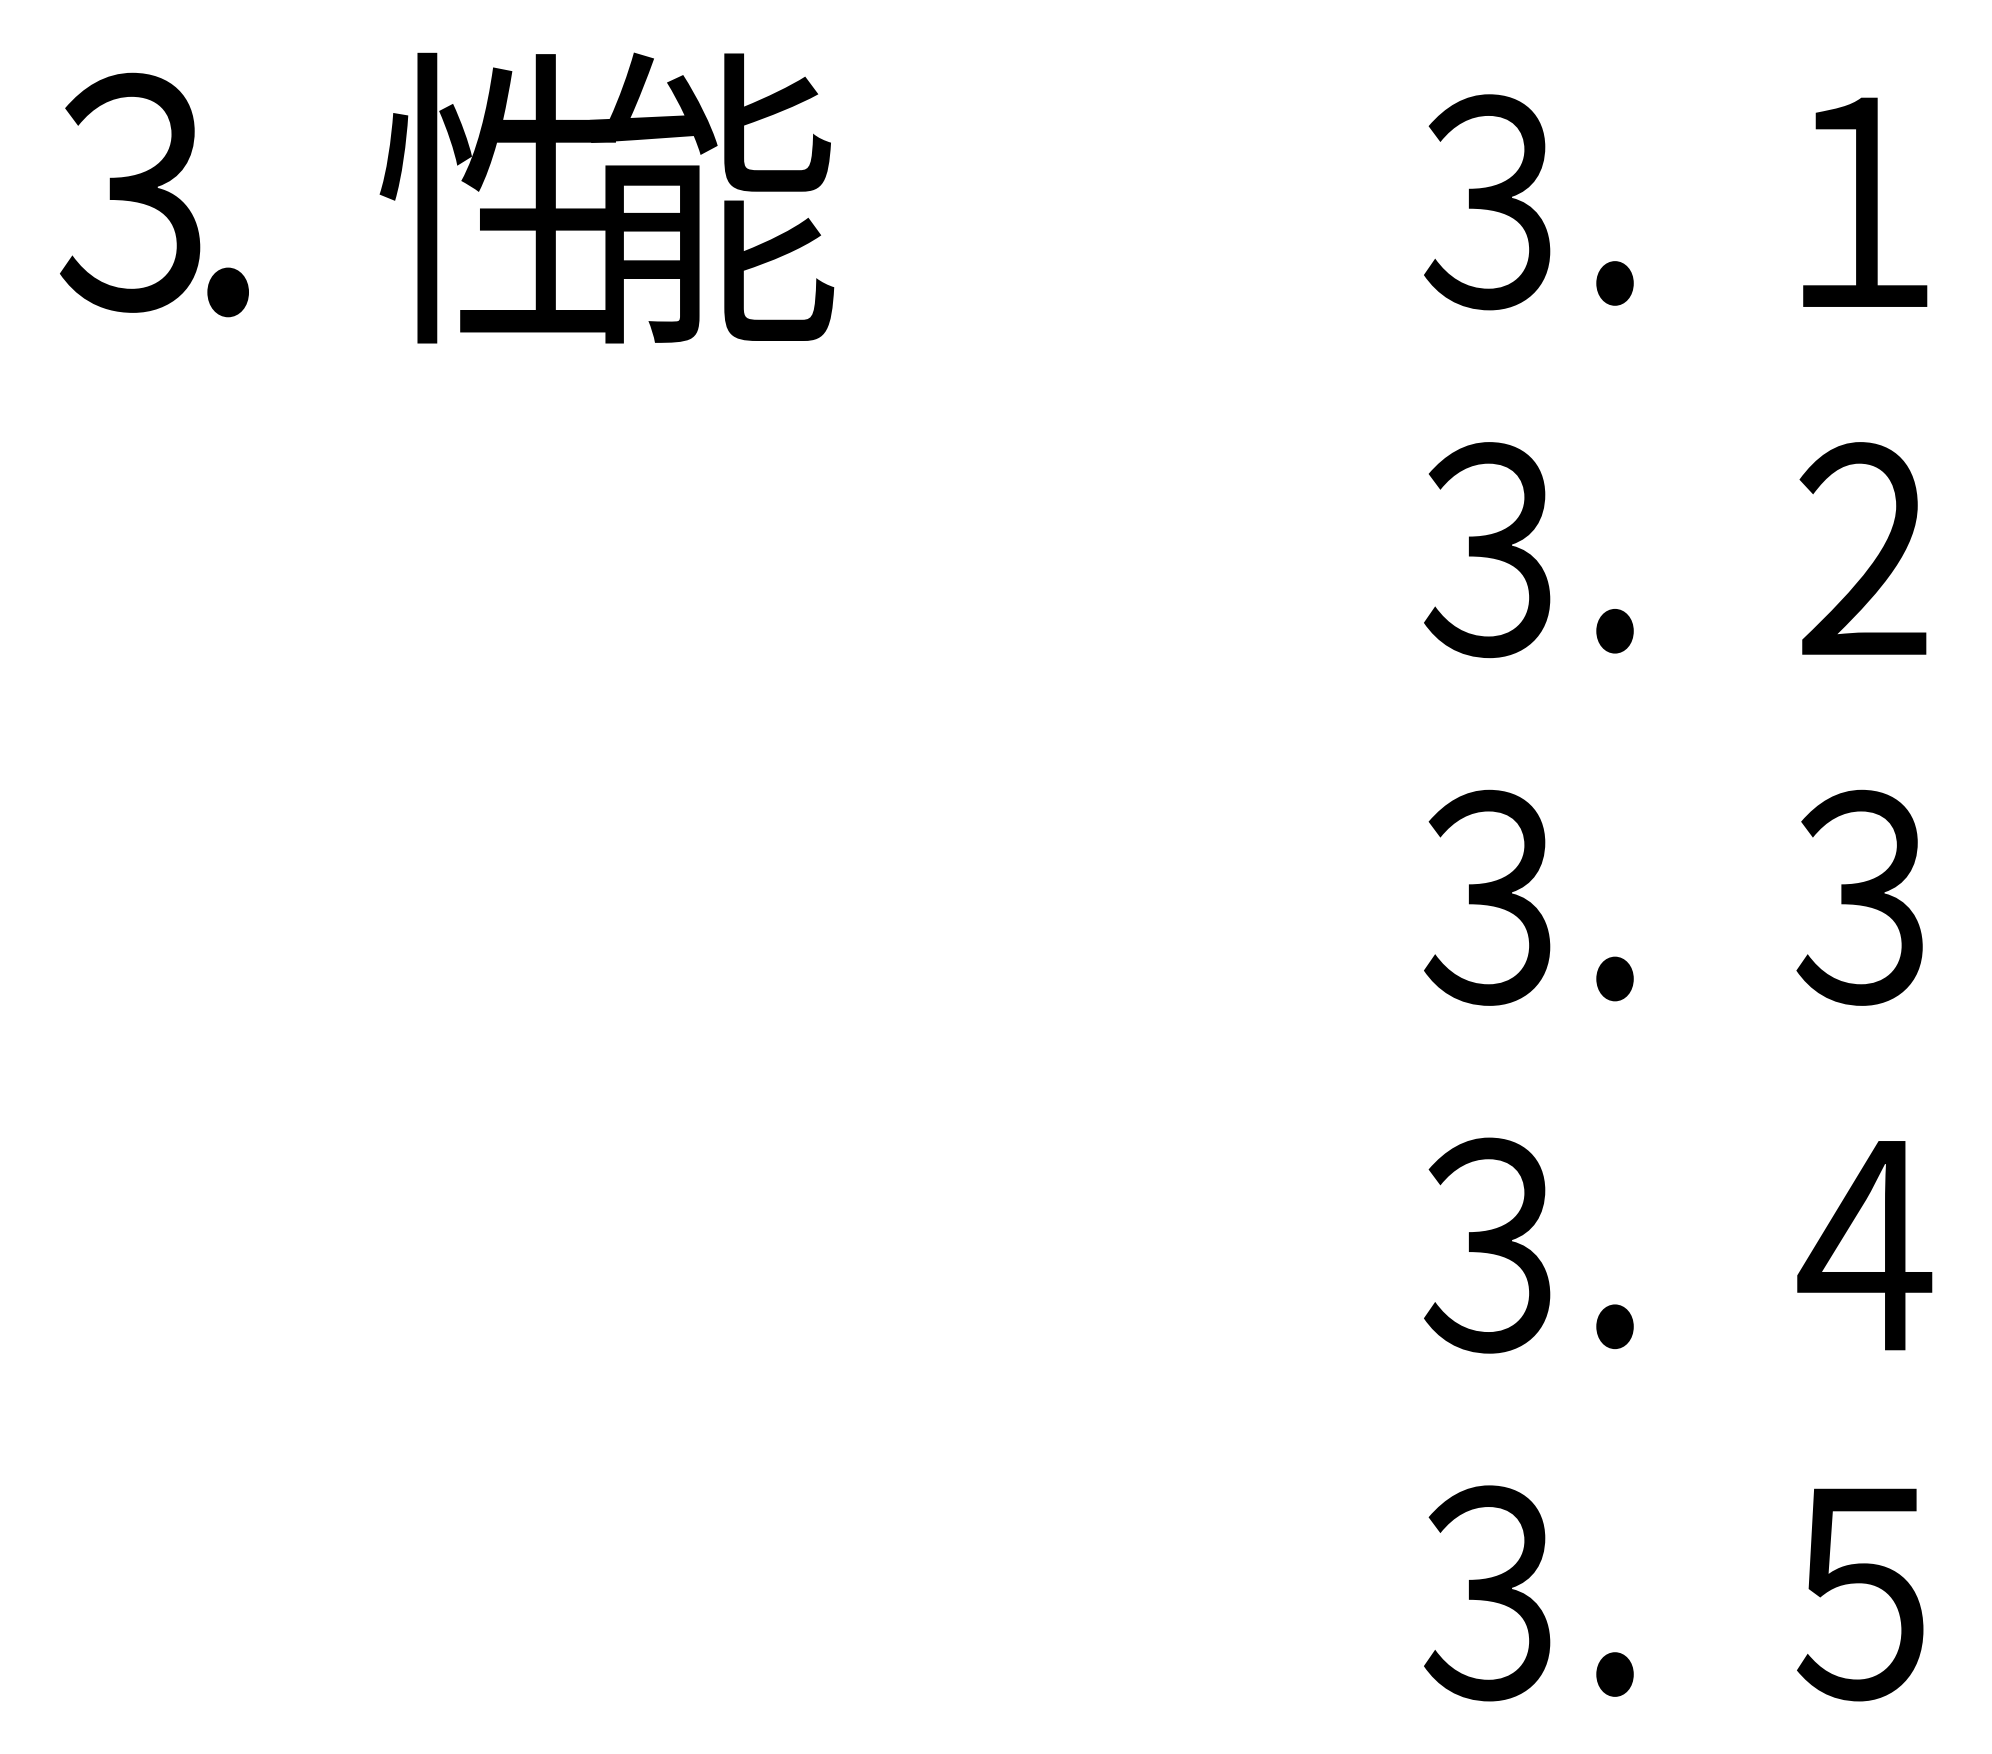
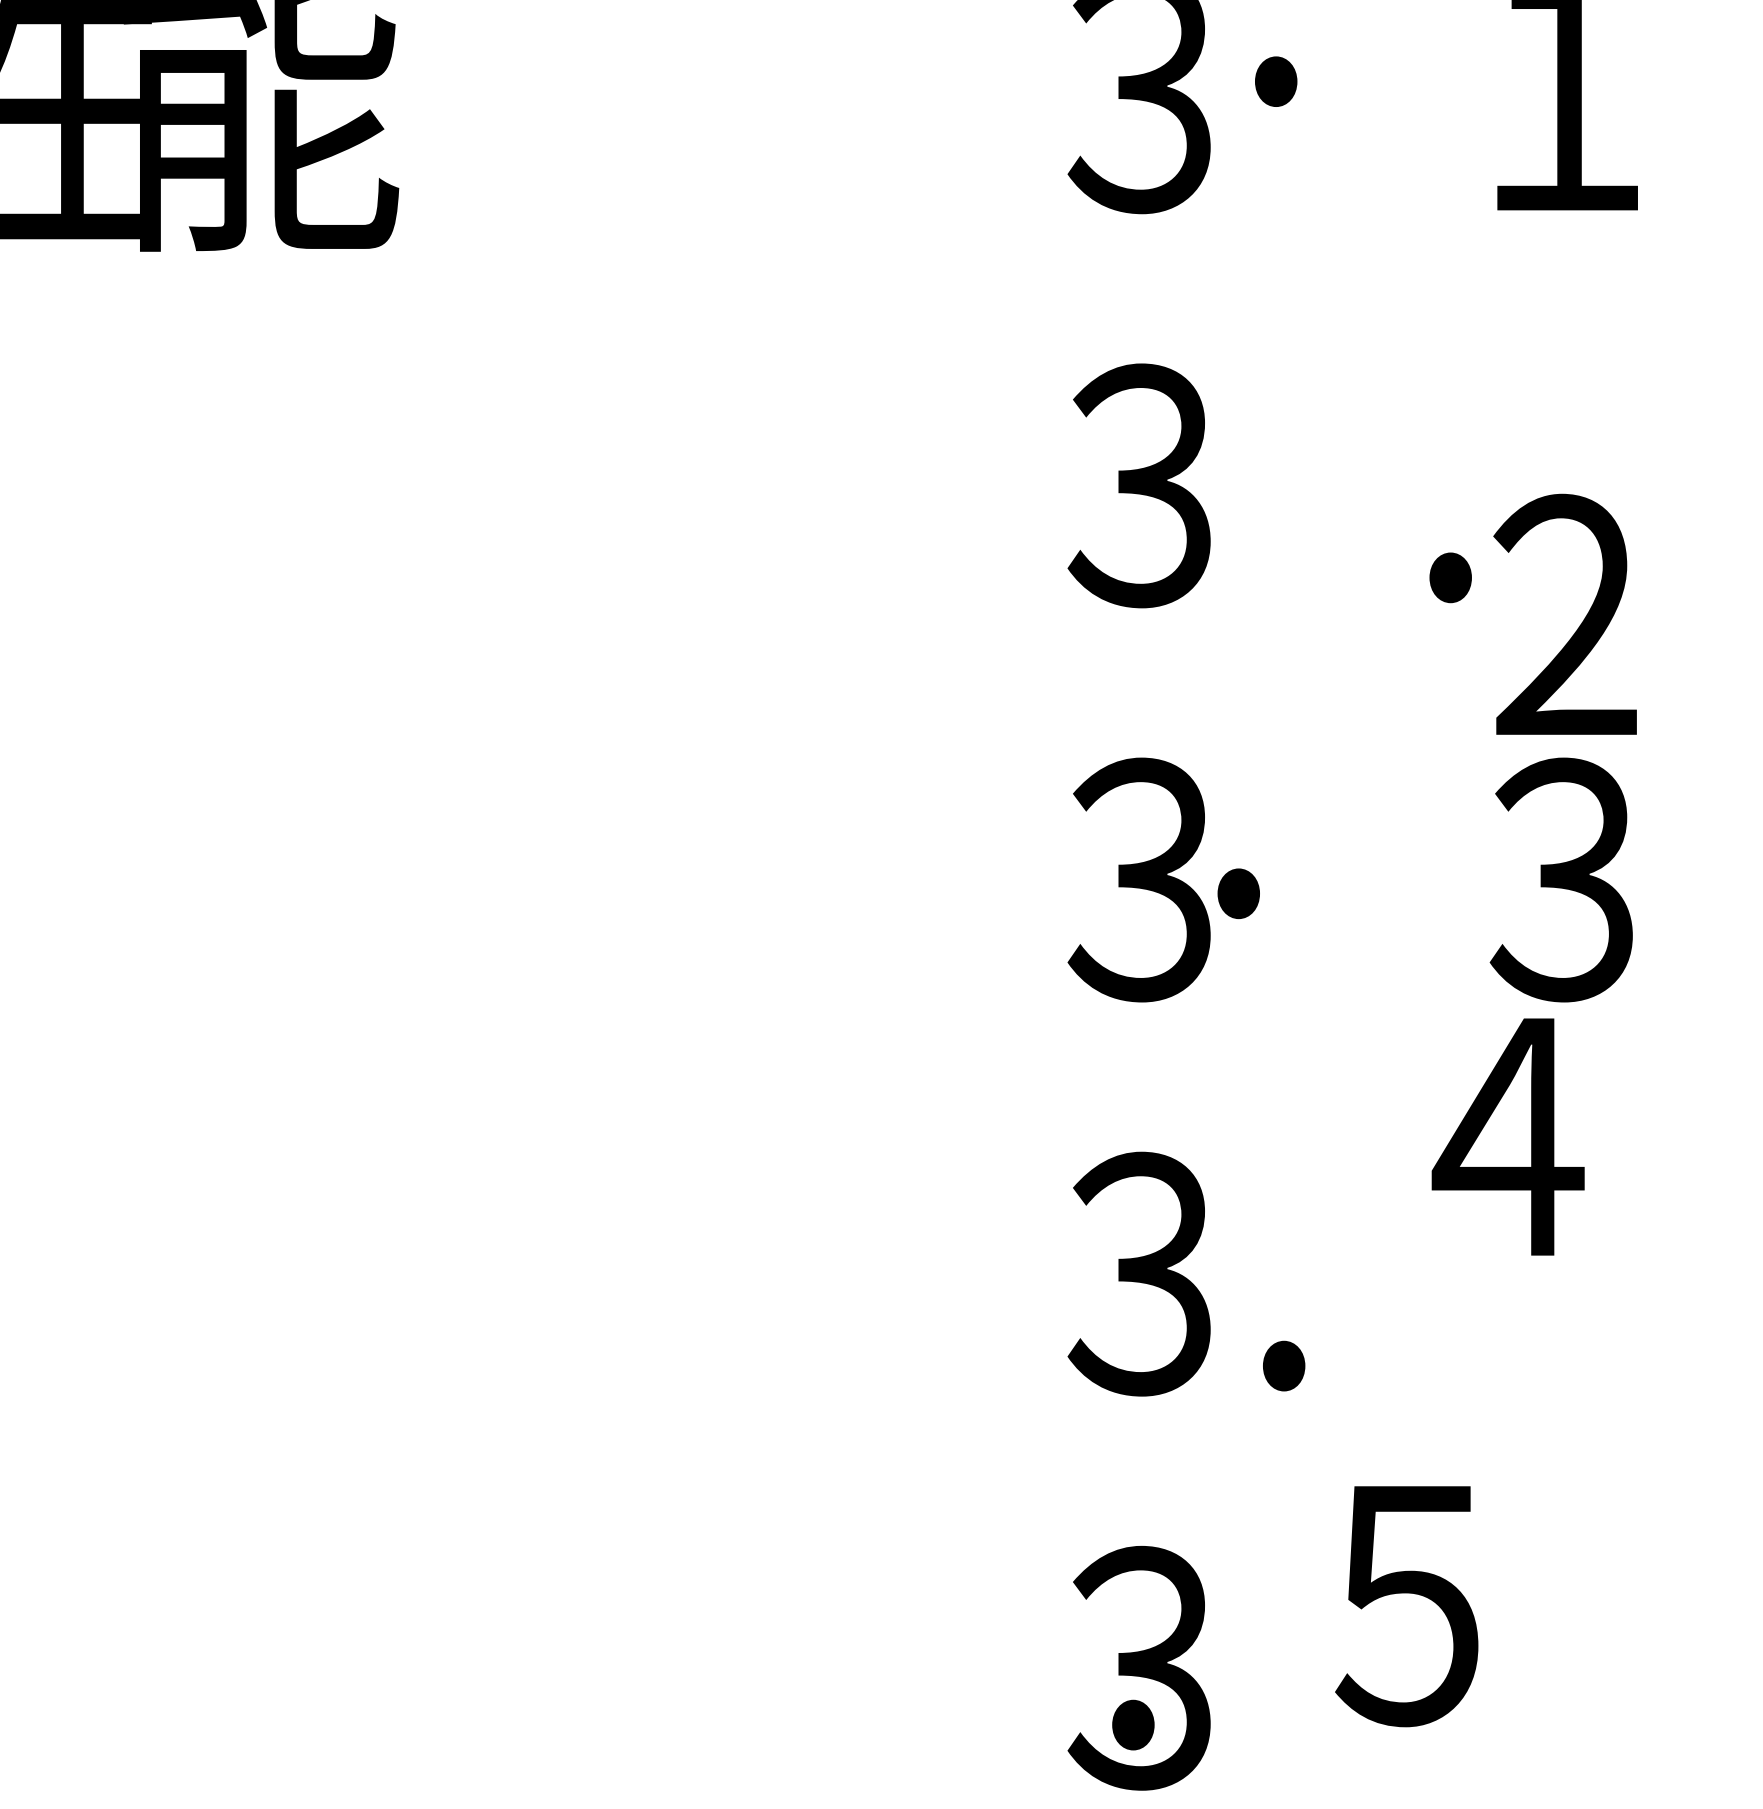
text: (1614, 283) -> (1275, 81), moved
text: (1862, 548) -> (1564, 614), moved
text: (1614, 631) -> (1450, 578), moved
text: (1614, 978) -> (1238, 893), moved
text: (1864, 1245) -> (1507, 1136), moved
text: (1860, 1594) -> (1407, 1606), moved
text: (1614, 1674) -> (1132, 1725), moved

